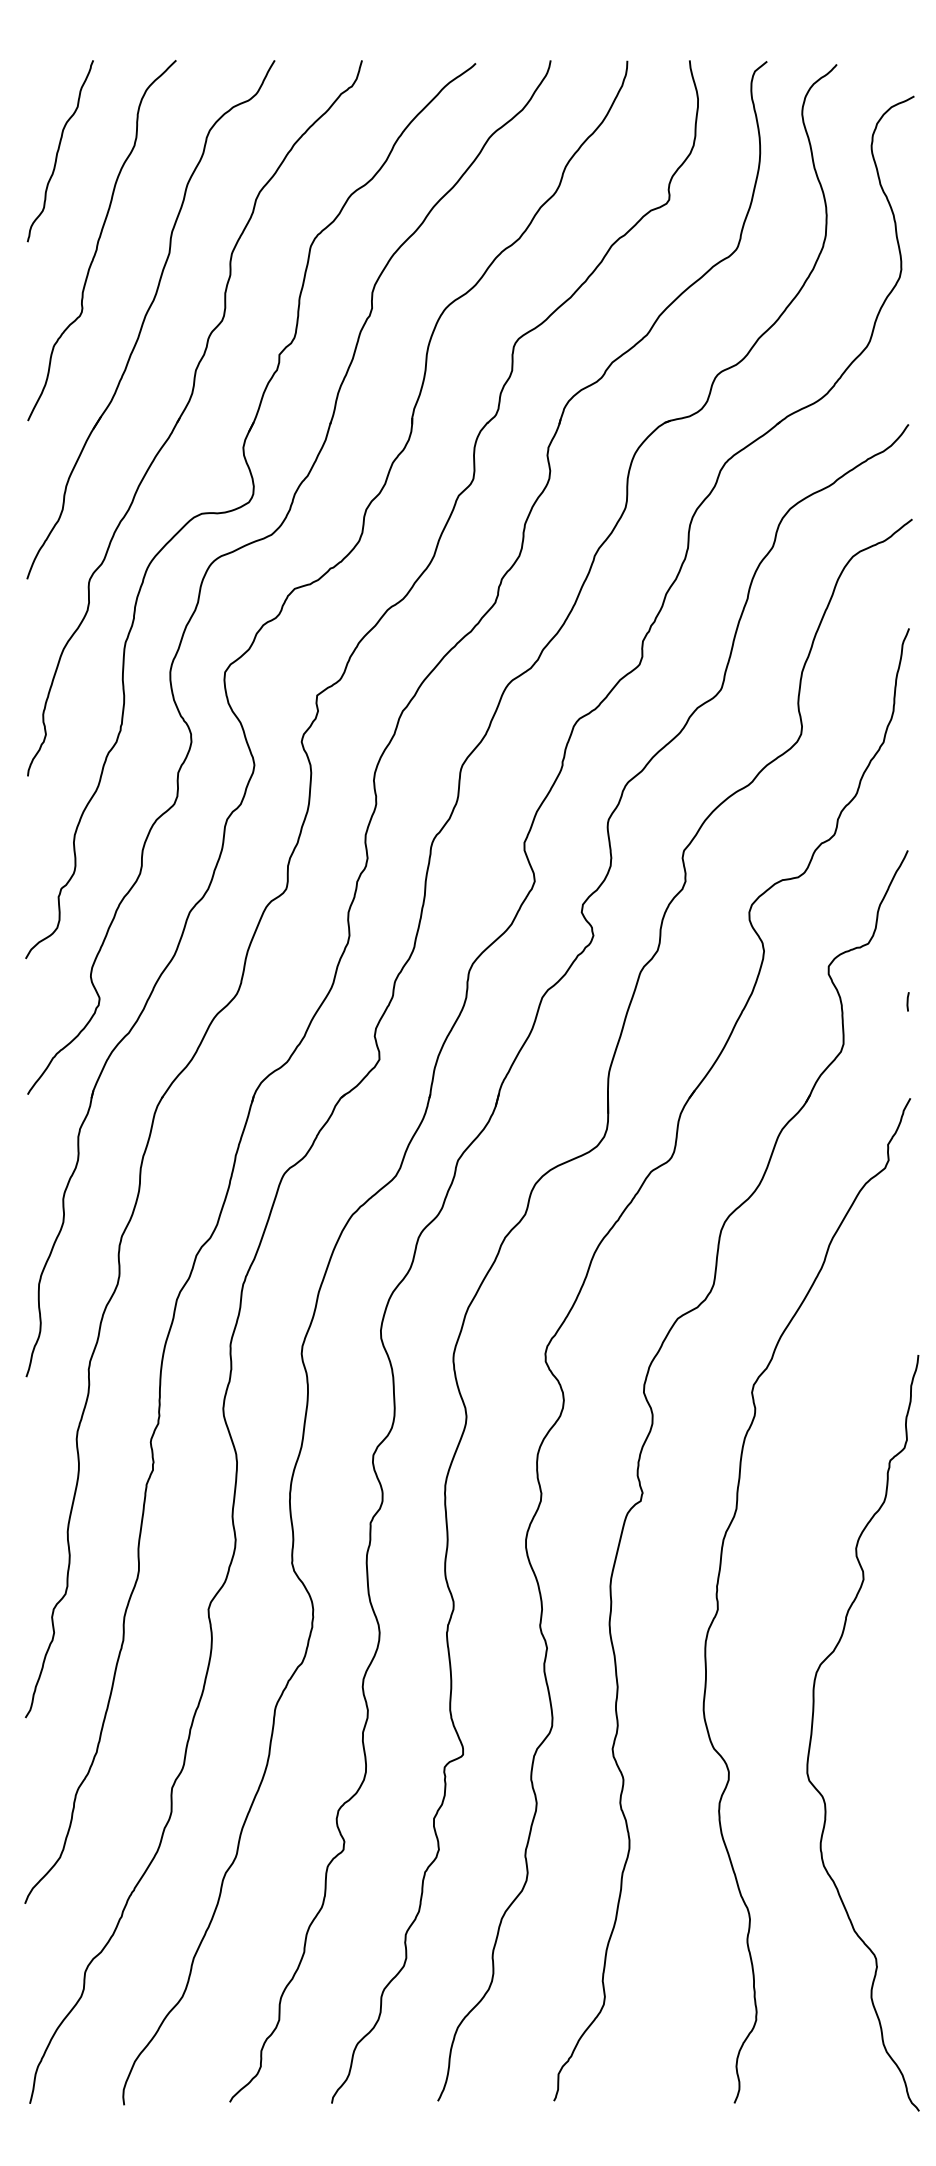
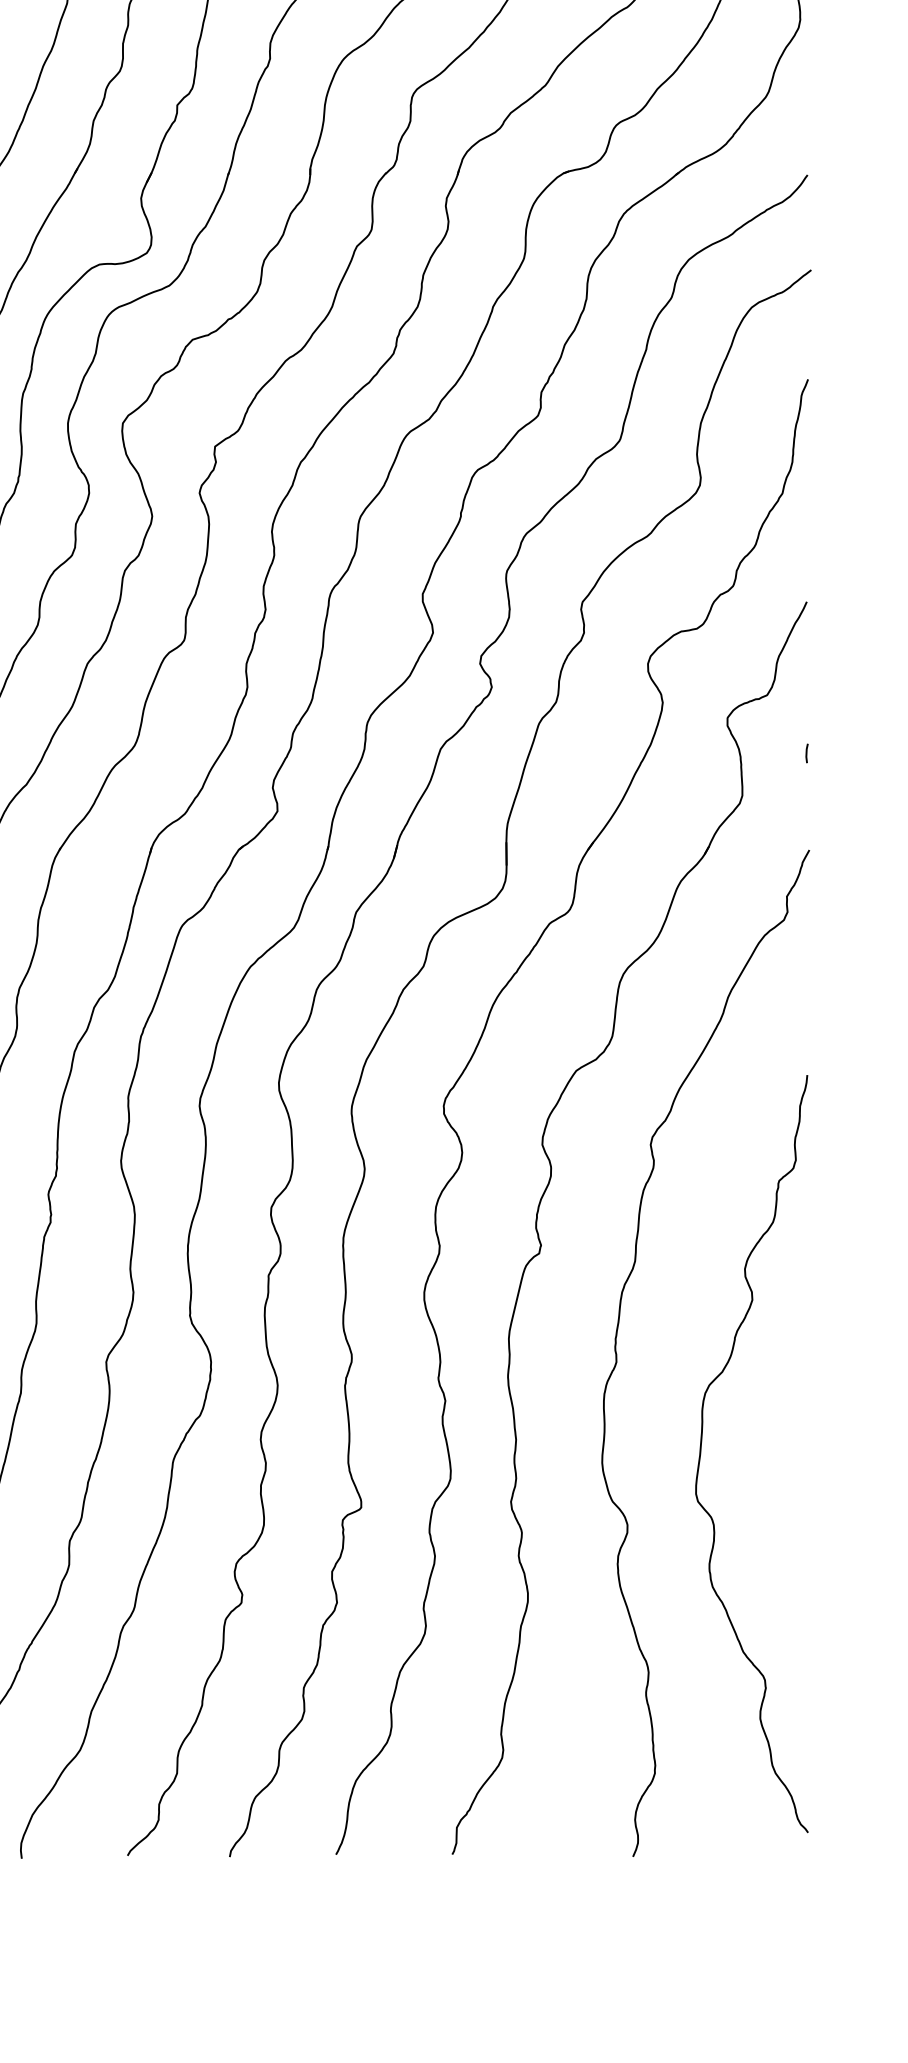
curve: (813, 1724) -> (702, 1445), moved

